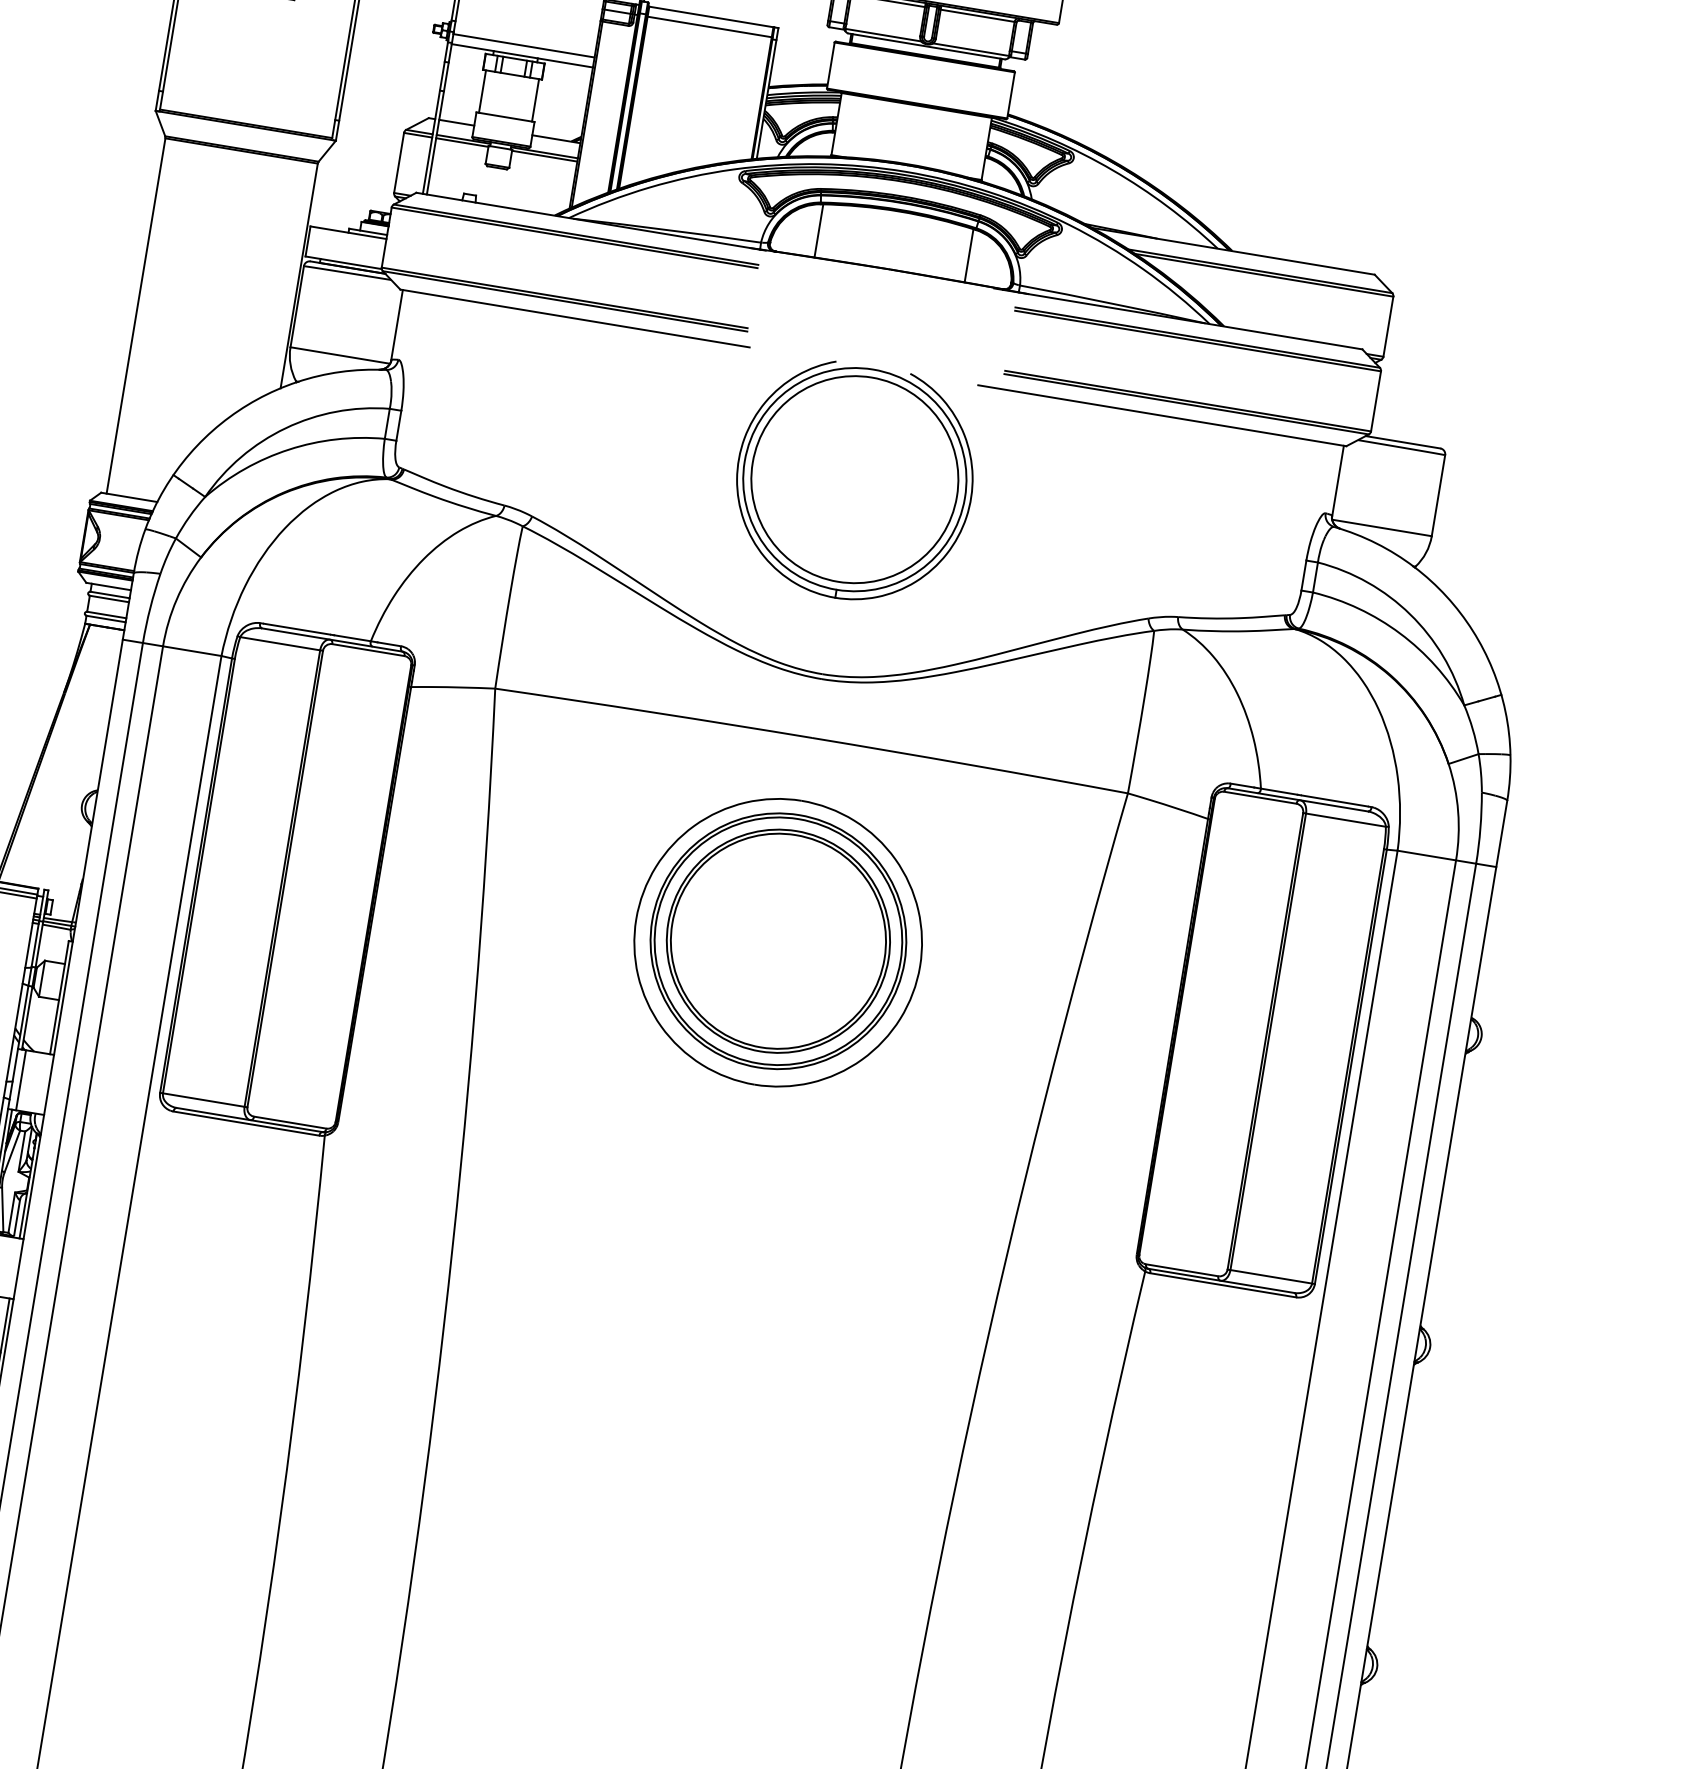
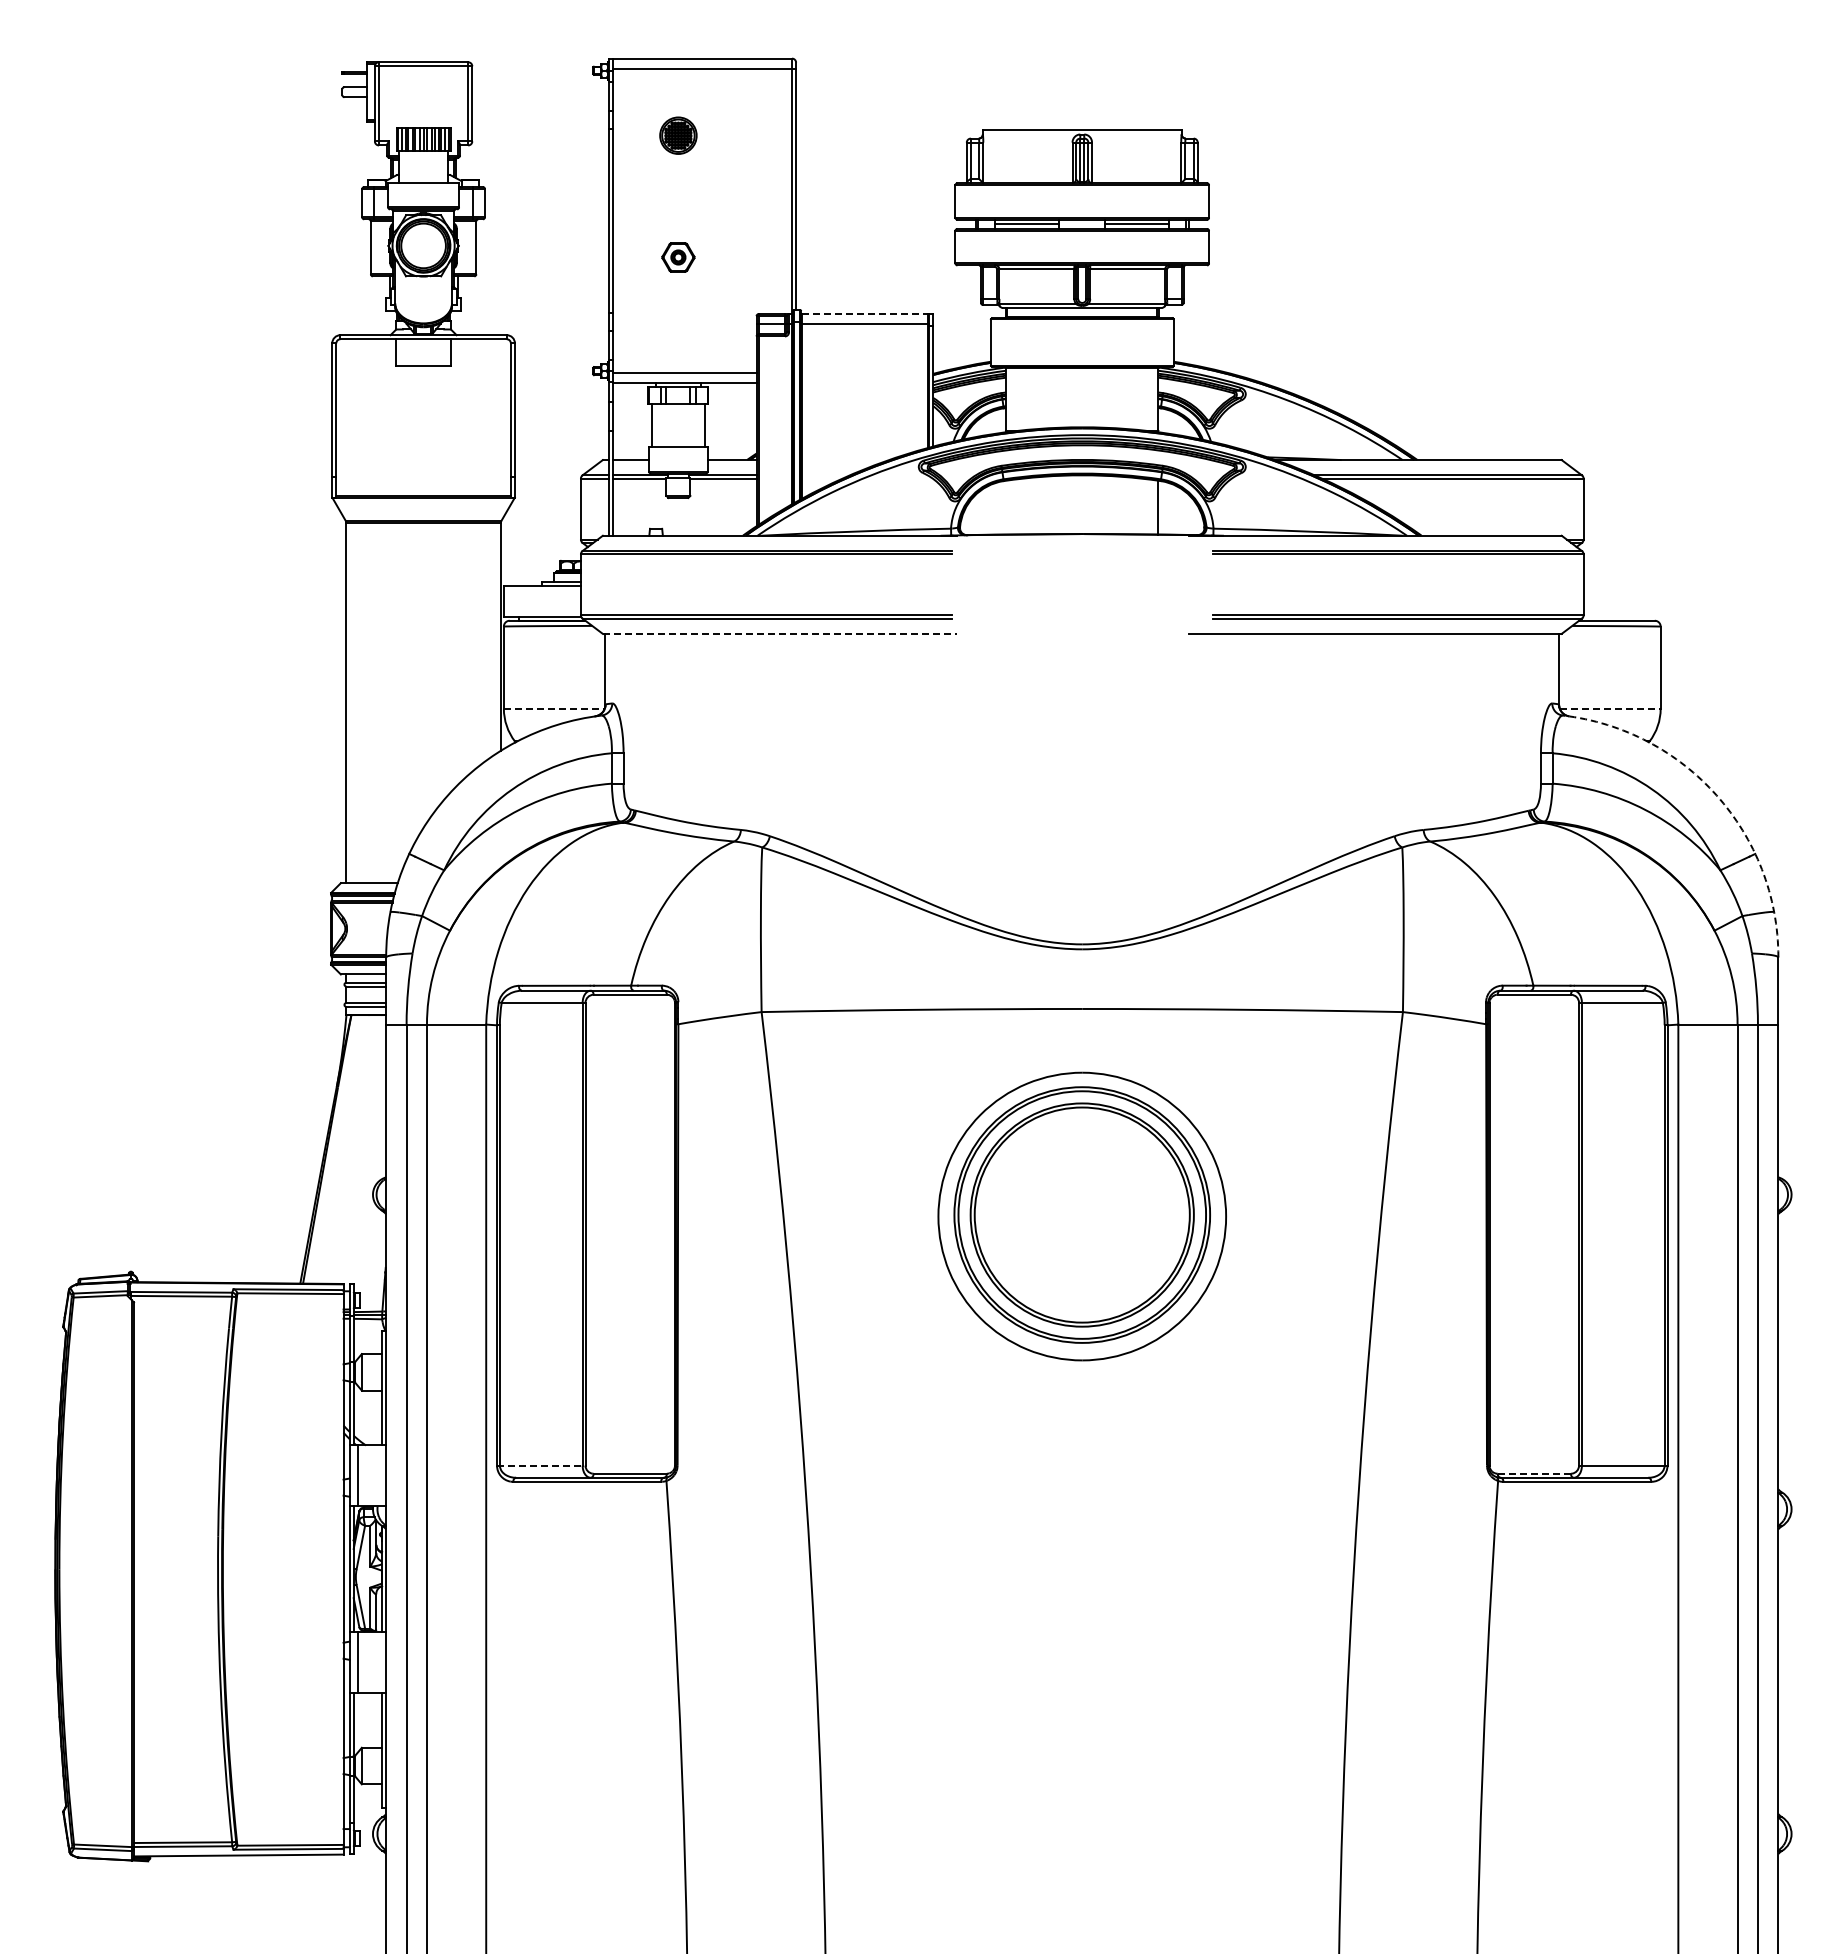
line: (711, 17) -> (865, 314), solid -> dashed
line: (819, 230) -> (1006, 507), removed
line: (575, 318) -> (780, 633), solid -> dashed
line: (340, 355) -> (554, 708), solid -> dashed
part: (853, 482) -> (1081, 750), removed
line: (1382, 527) -> (1610, 708), solid -> dashed
arc: (1472, 630) -> (1716, 795), solid -> dashed
line: (204, 1100) -> (541, 1465), solid -> dashed
line: (1182, 1270) -> (1534, 1473), solid -> dashed

